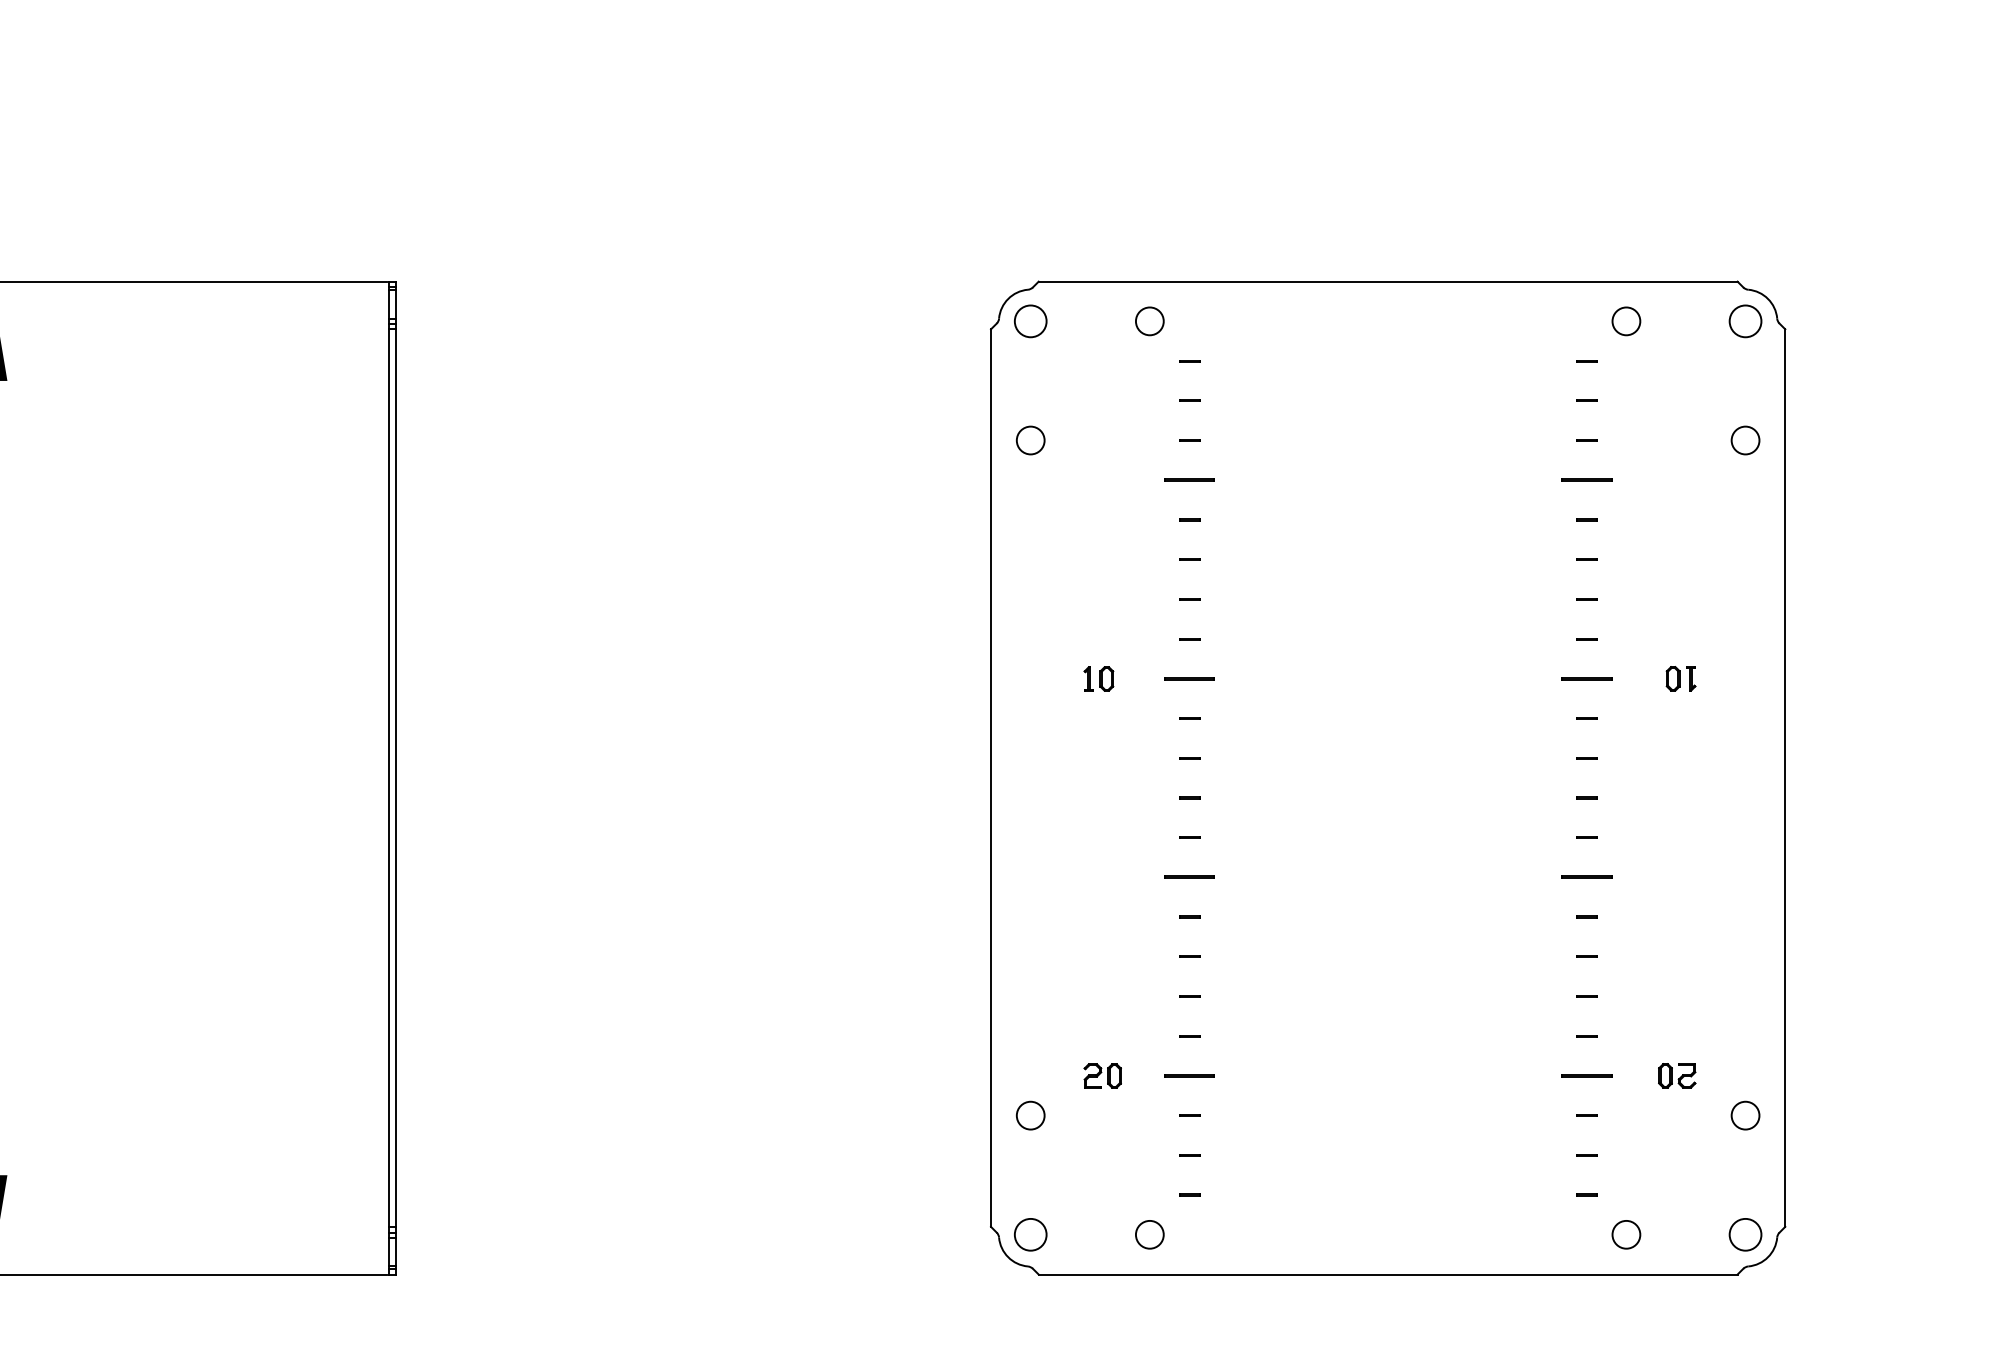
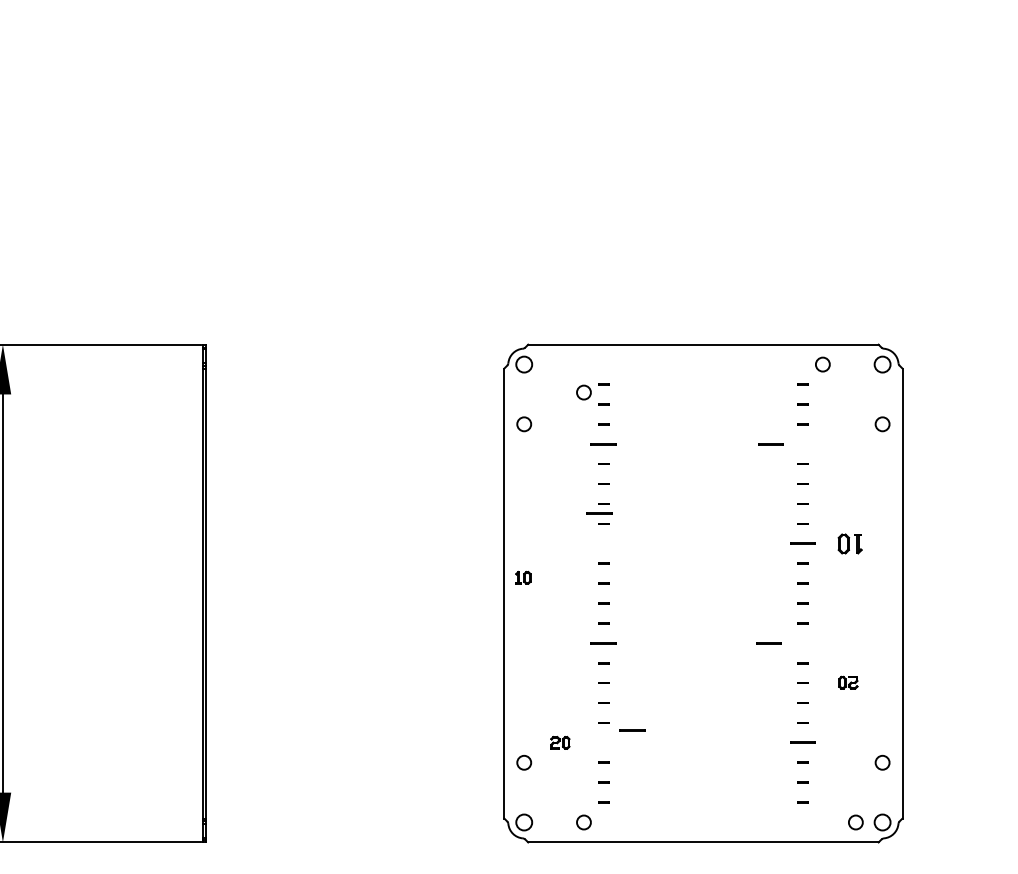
circle: (1148, 321) -> (583, 392), moved
line: (1585, 480) -> (770, 444), moved
part: (1099, 678) -> (523, 577), moved
line: (1188, 678) -> (599, 513), moved
part: (1681, 678) -> (850, 543), size x1.6
line: (1585, 877) -> (768, 643), moved
line: (1188, 1075) -> (632, 730), moved
part: (1677, 1075) -> (848, 682), moved
circle: (1625, 1234) -> (855, 822), moved

